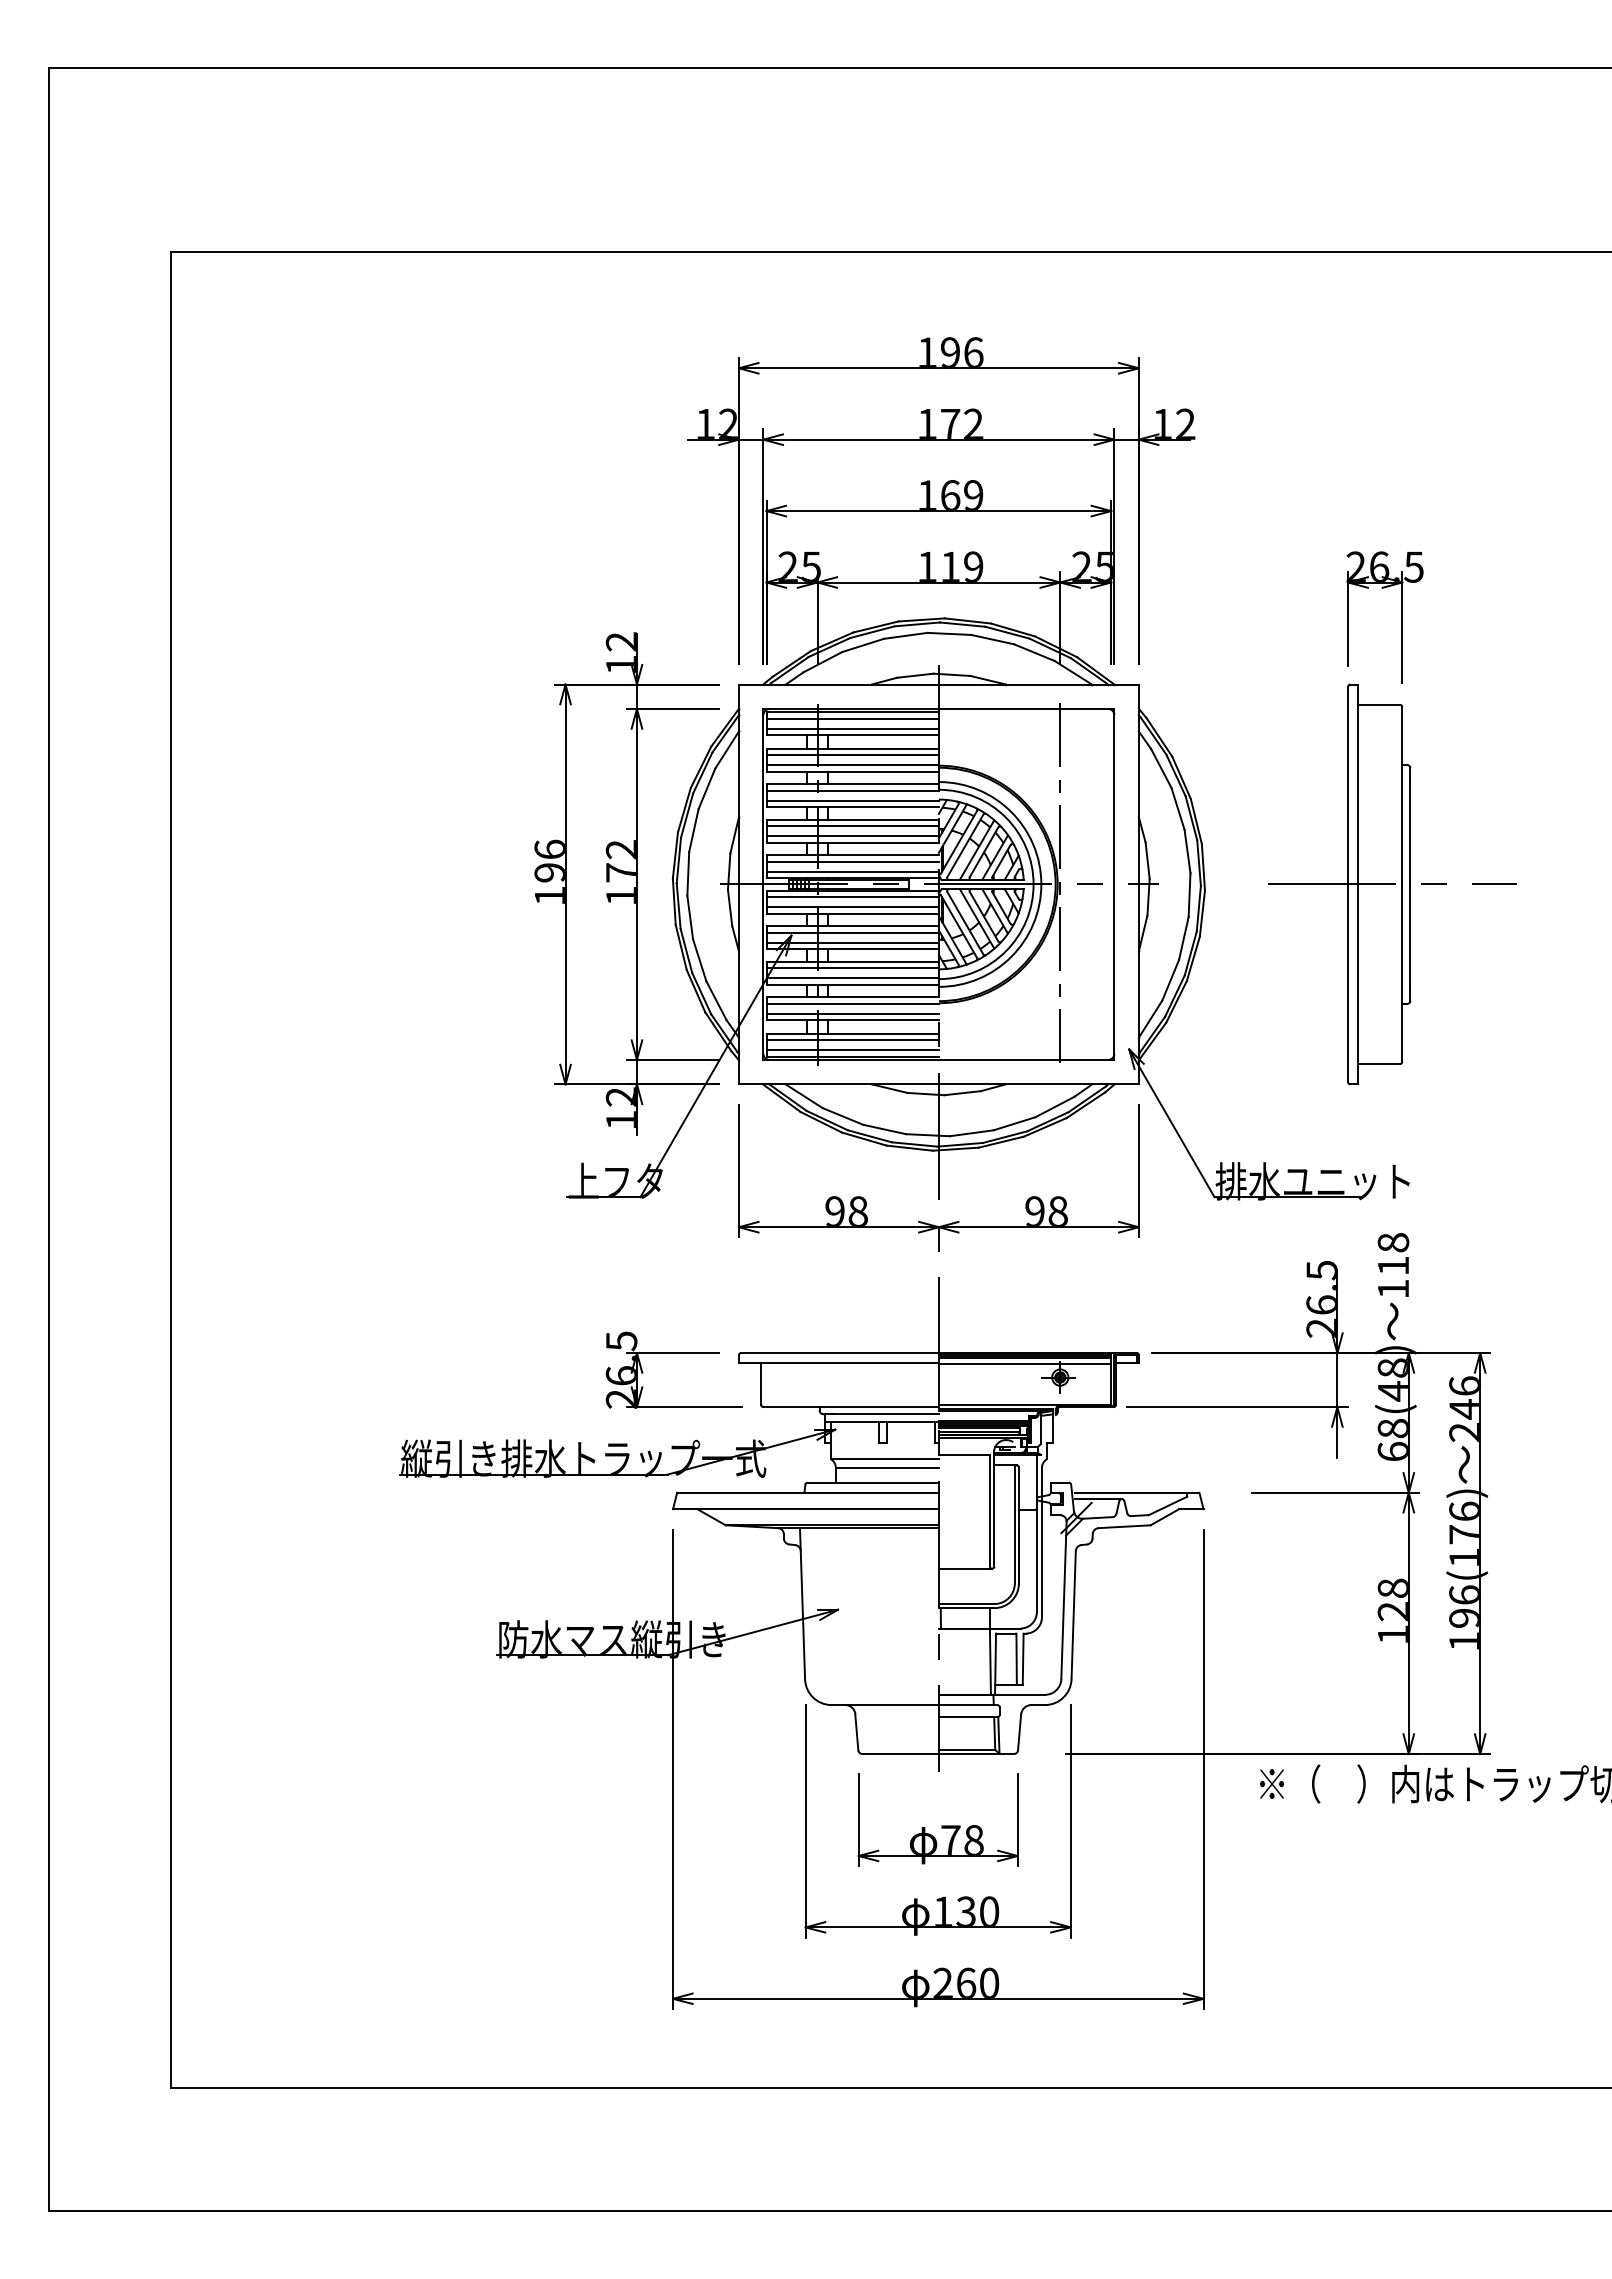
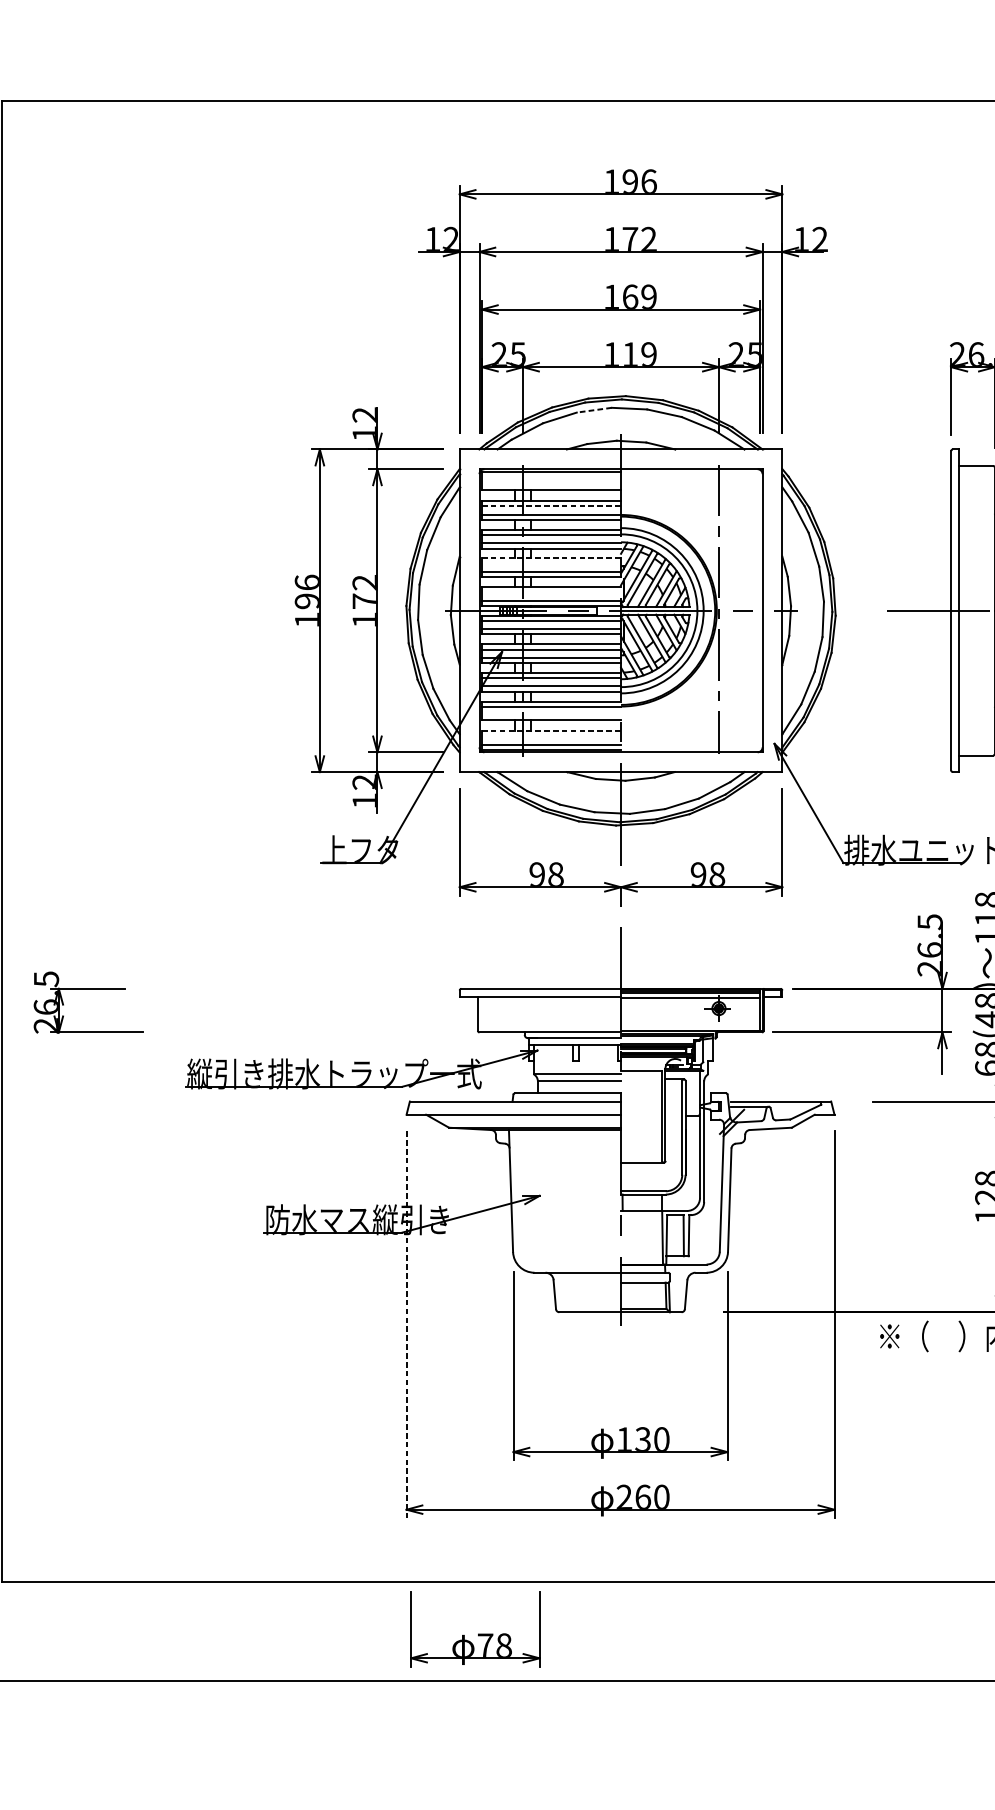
line: (905, 635) -> (594, 409), solid -> dashed
line: (852, 718) -> (551, 476), removed
line: (852, 728) -> (551, 484), removed
line: (853, 755) -> (552, 506), solid -> dashed
line: (853, 819) -> (552, 558), solid -> dashed
line: (852, 826) -> (551, 564), removed
line: (852, 861) -> (551, 592), removed
line: (852, 1013) -> (551, 714), removed
line: (853, 1033) -> (552, 730), solid -> dashed
line: (852, 1040) -> (551, 736), removed
part: (673, 1353) -> (88, 989), moved
line: (673, 1769) -> (406, 1324), solid -> dashed
part: (941, 1825) -> (477, 1633), moved

